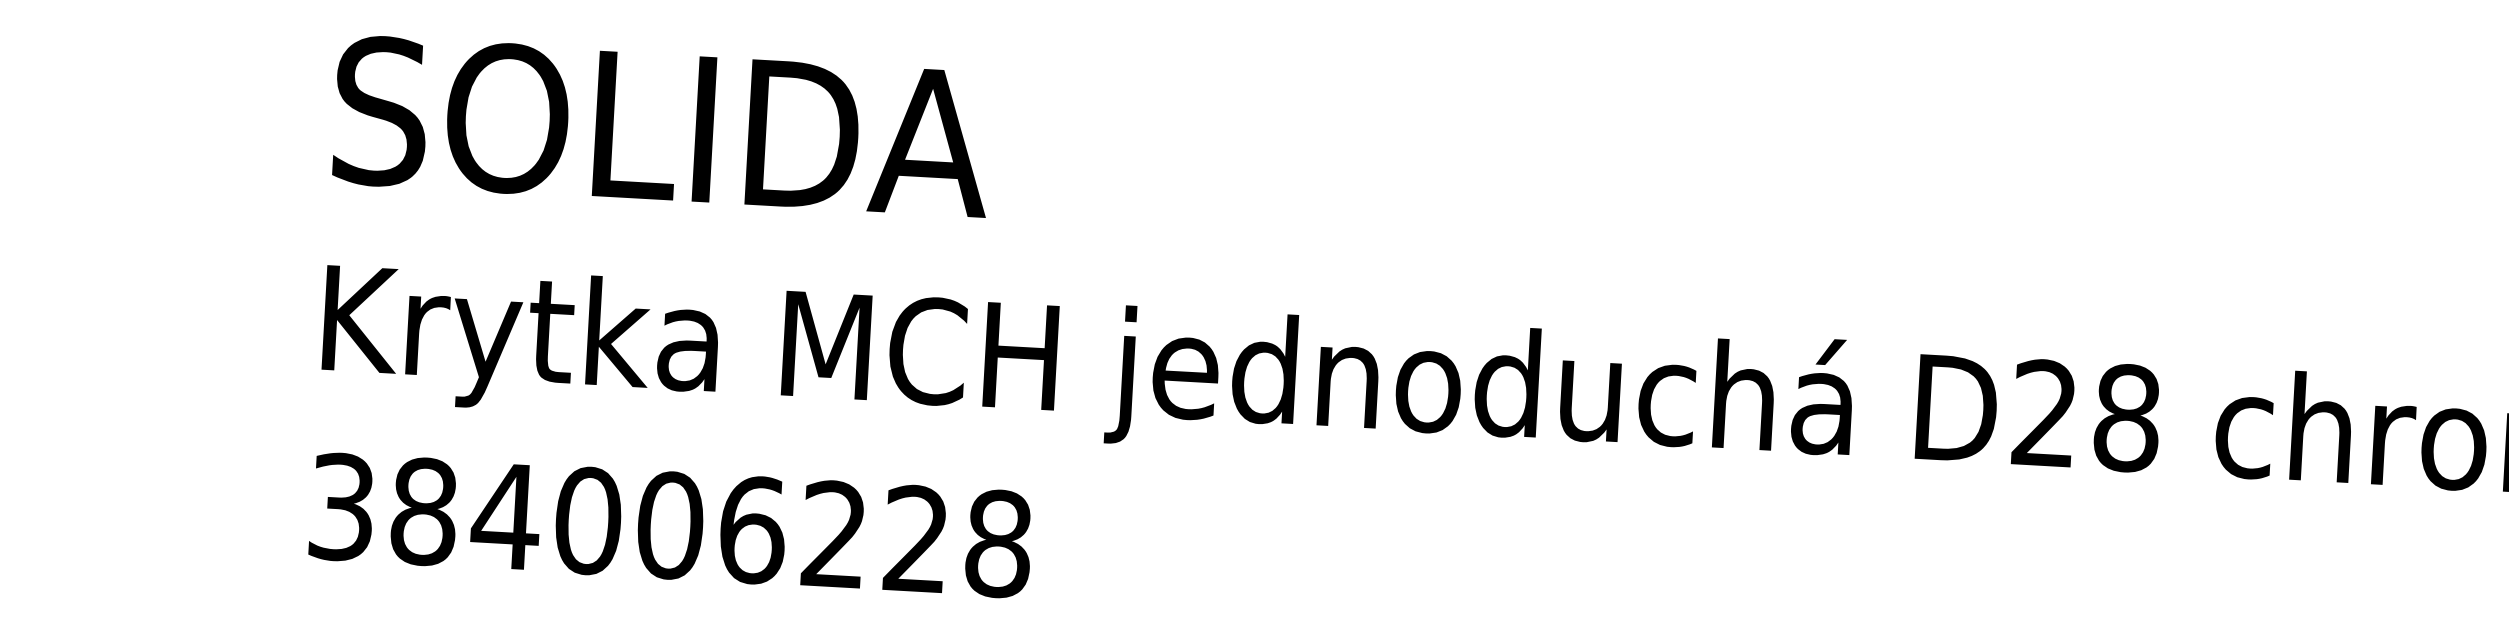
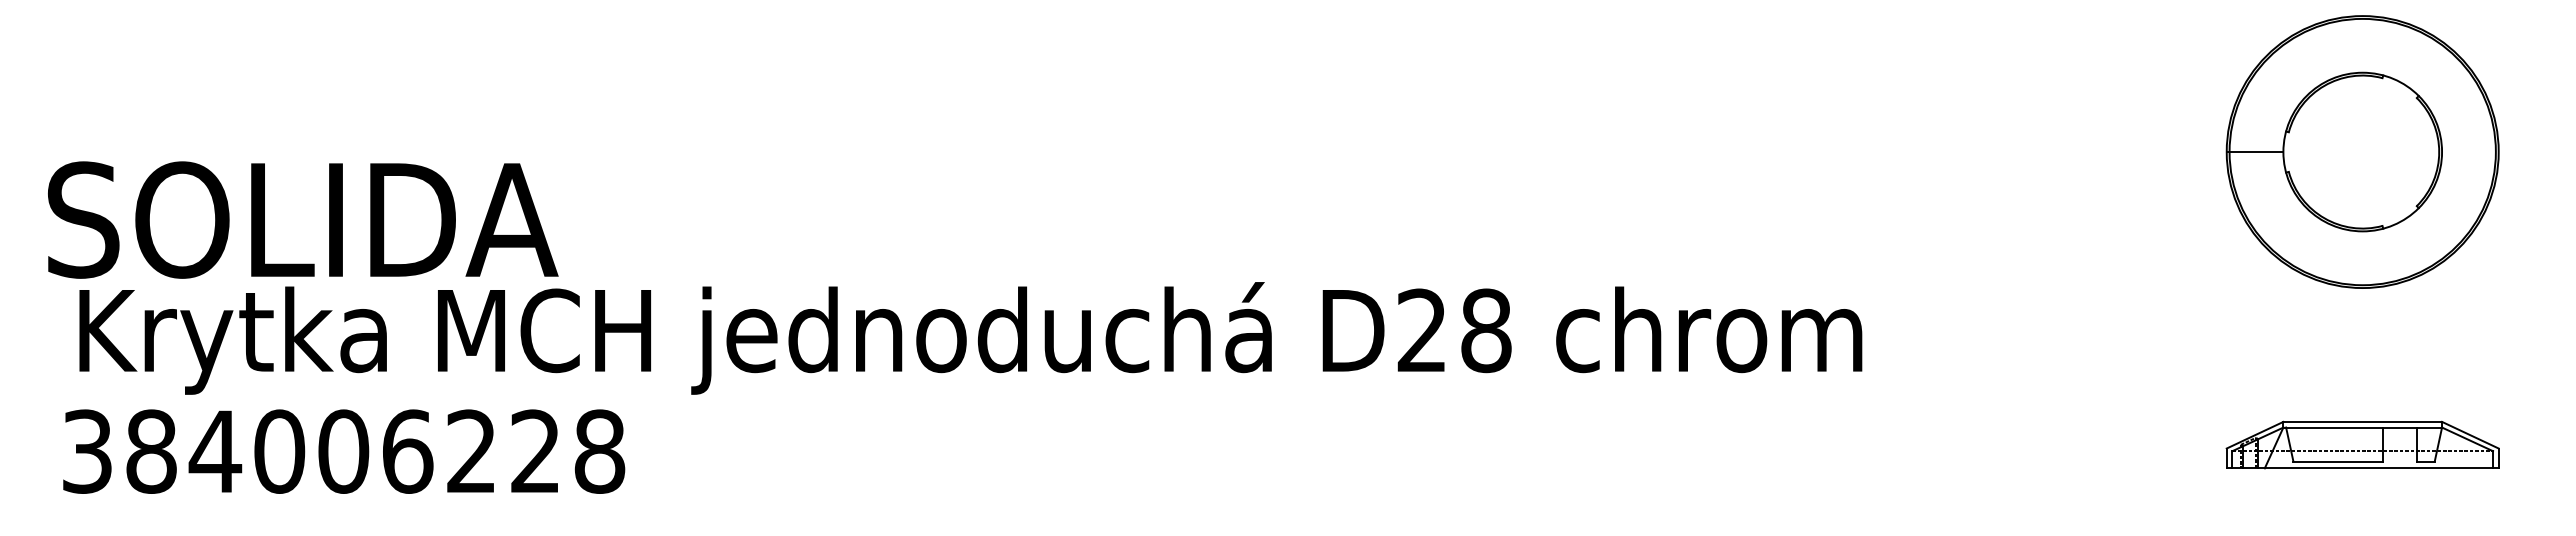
text: (662, 126) -> (303, 219), moved
text: (671, 525) -> (344, 451), moved

